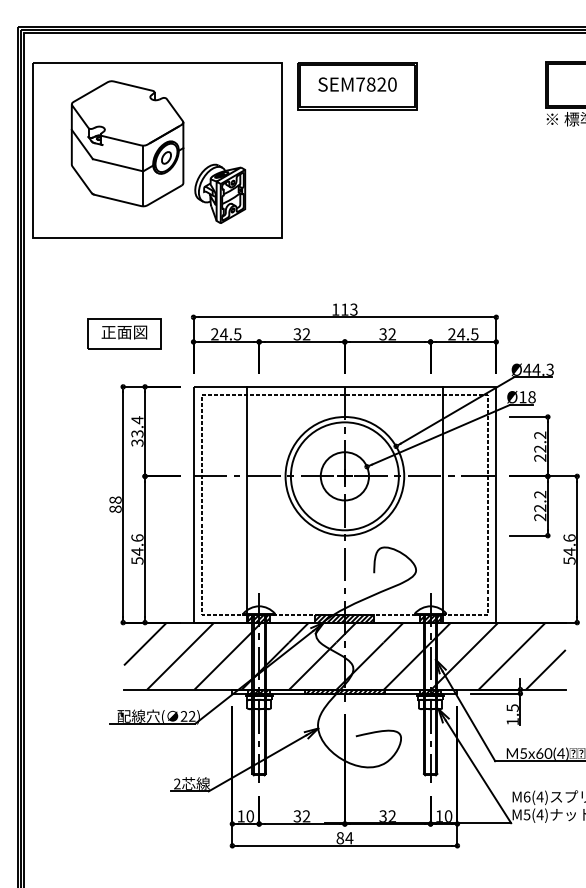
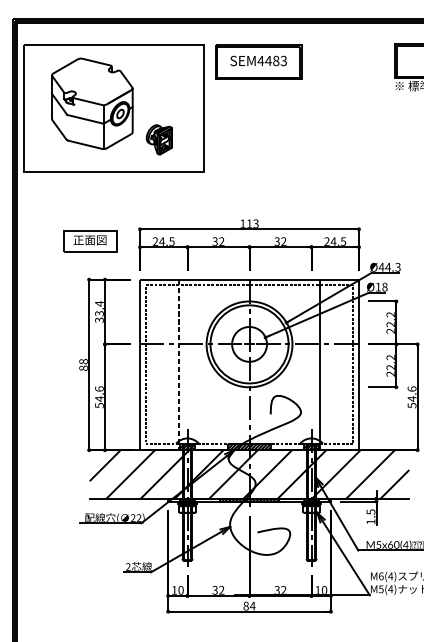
text: (375, 84) -> (271, 60), SEM7820 -> SEM4483
part: (220, 193) -> (159, 139), size x0.7
line: (247, 504) -> (179, 364), solid -> dashed

